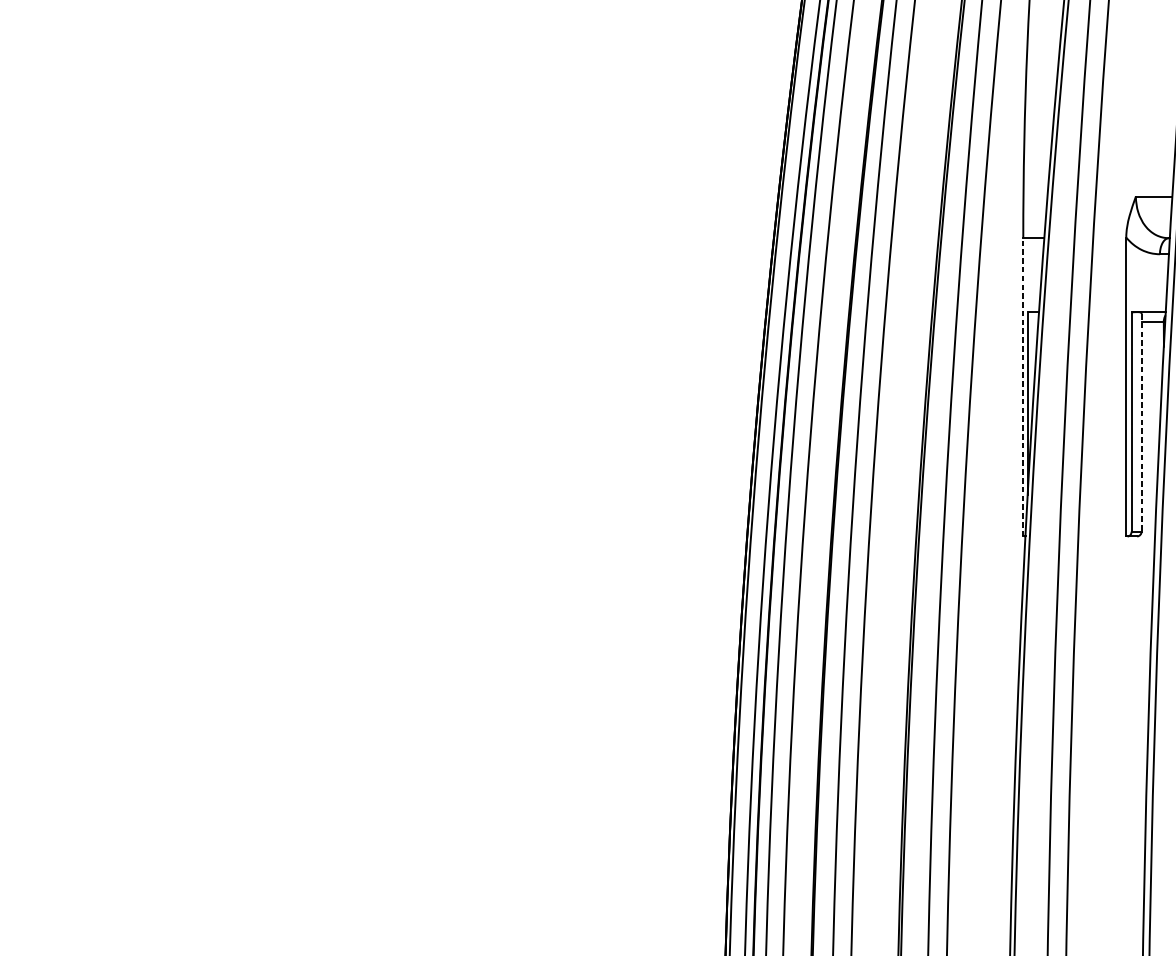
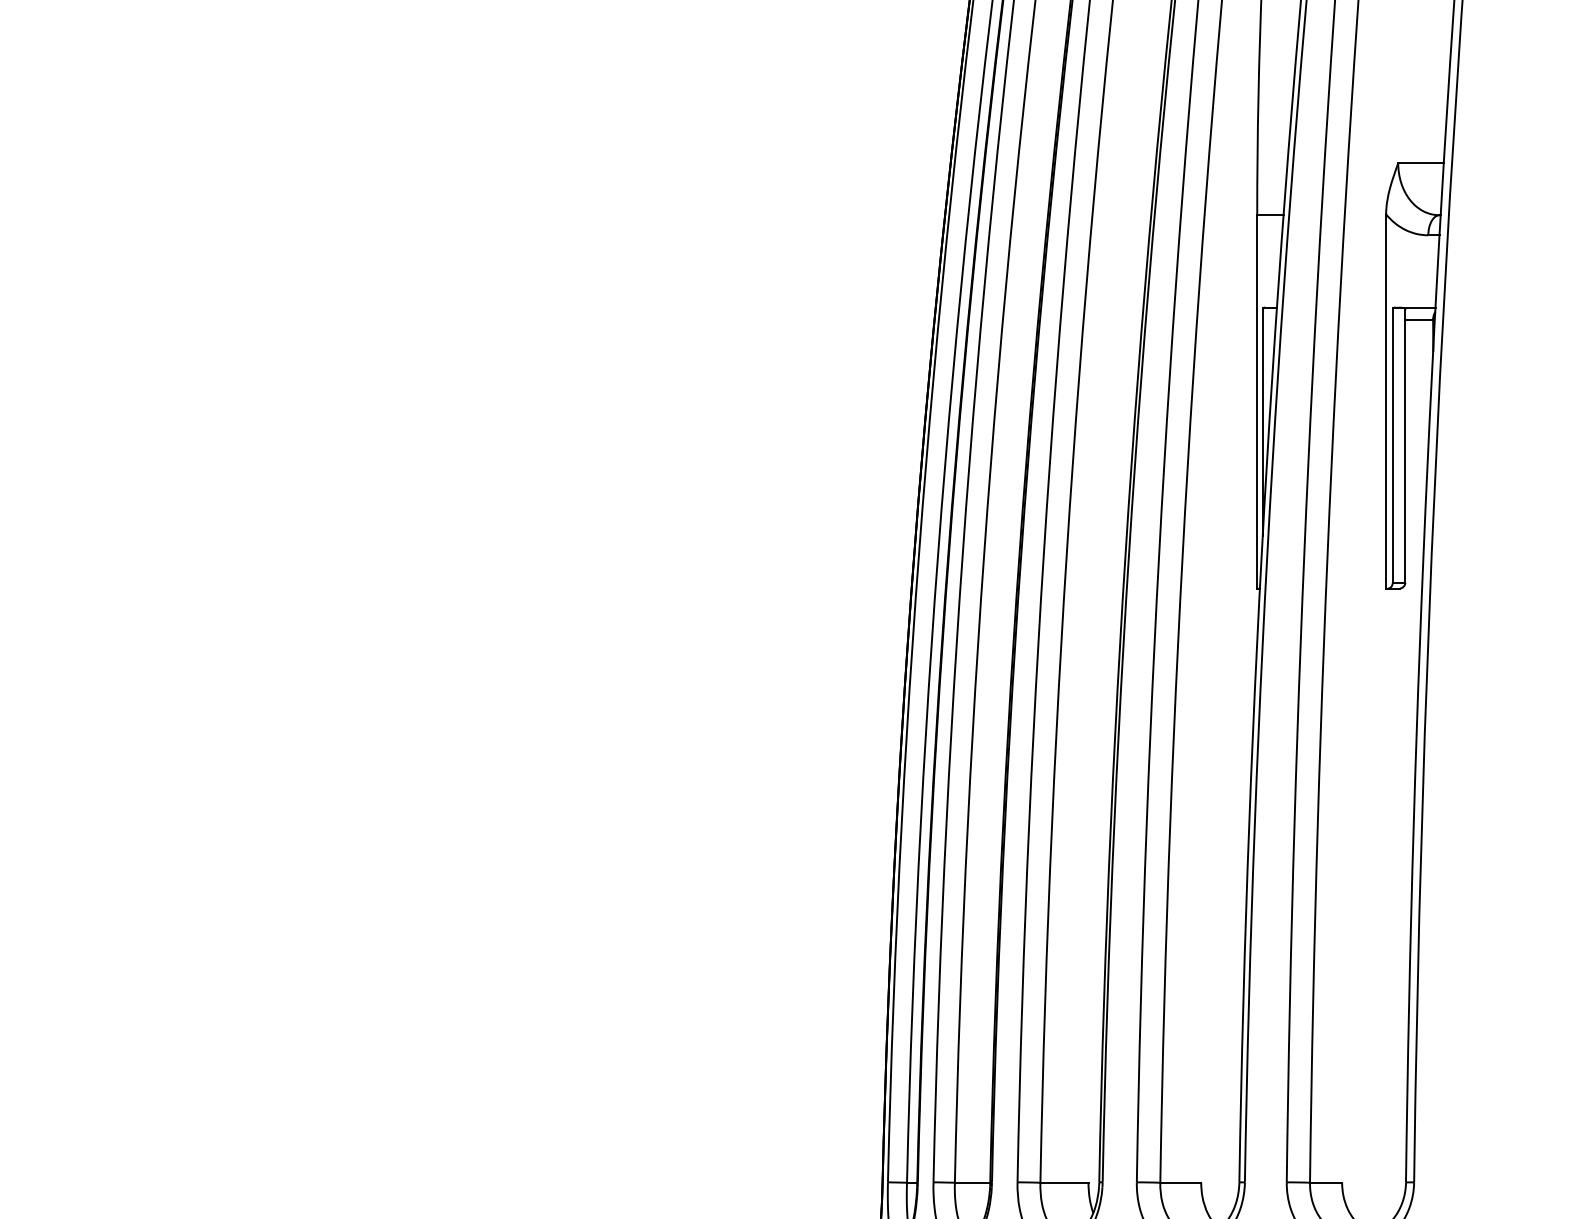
line: (1023, 387) -> (1257, 401), dashed -> solid
line: (1141, 422) -> (1405, 446), dashed -> solid

